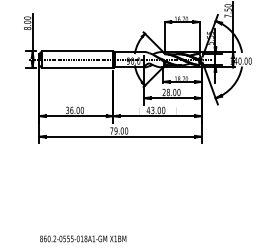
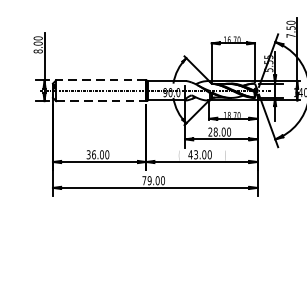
line: (77, 51) -> (101, 80), solid -> dashed
line: (77, 67) -> (101, 100), solid -> dashed

